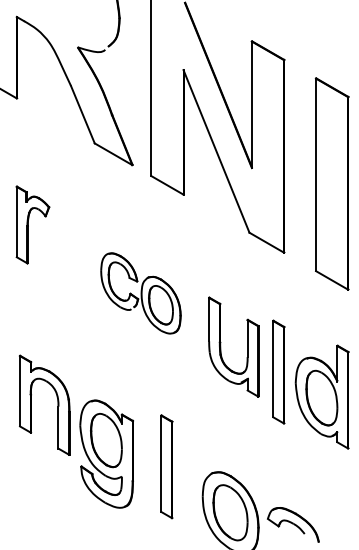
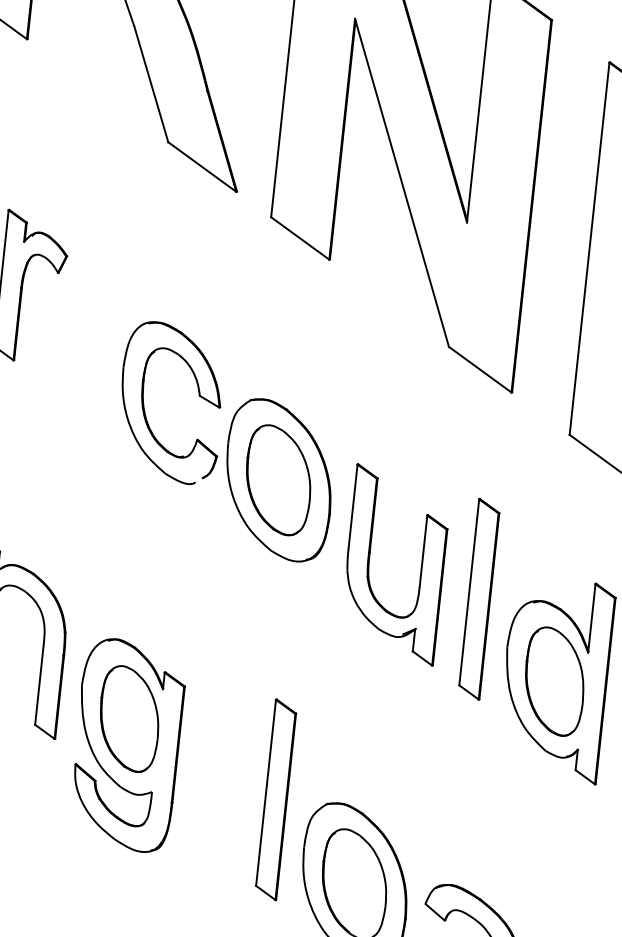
part: (140, 293) -> (225, 441), size x1.43
part: (278, 371) -> (478, 597), moved
part: (166, 466) -> (275, 799), moved

